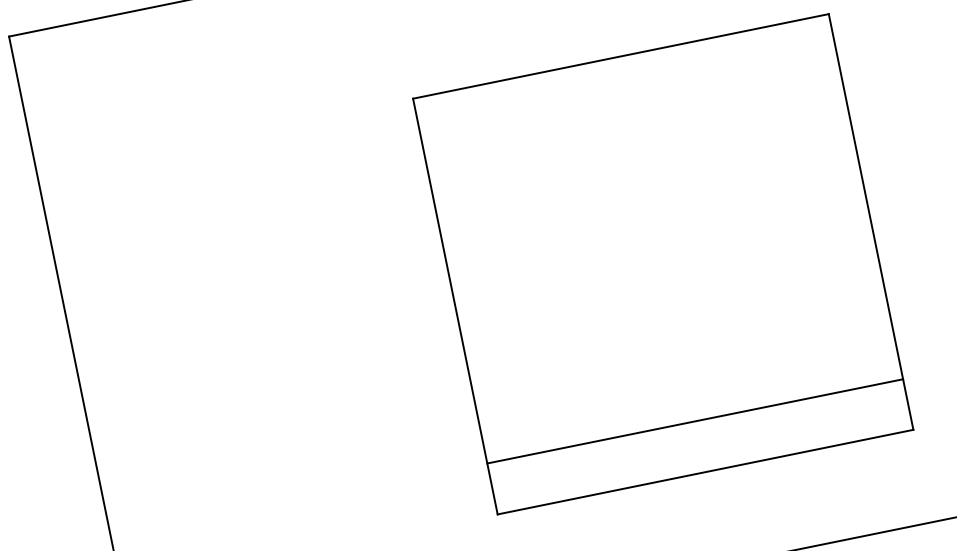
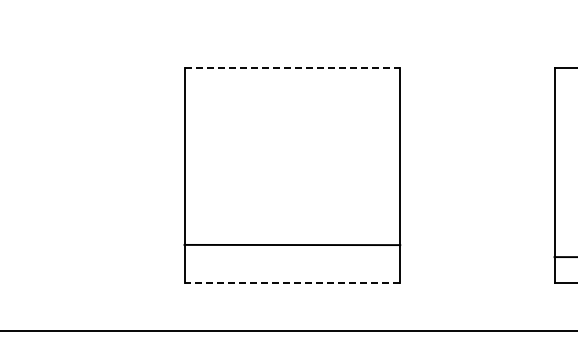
line: (621, 56) -> (292, 67), solid -> dashed
line: (695, 420) -> (292, 244), moved
line: (705, 472) -> (292, 283), solid -> dashed

